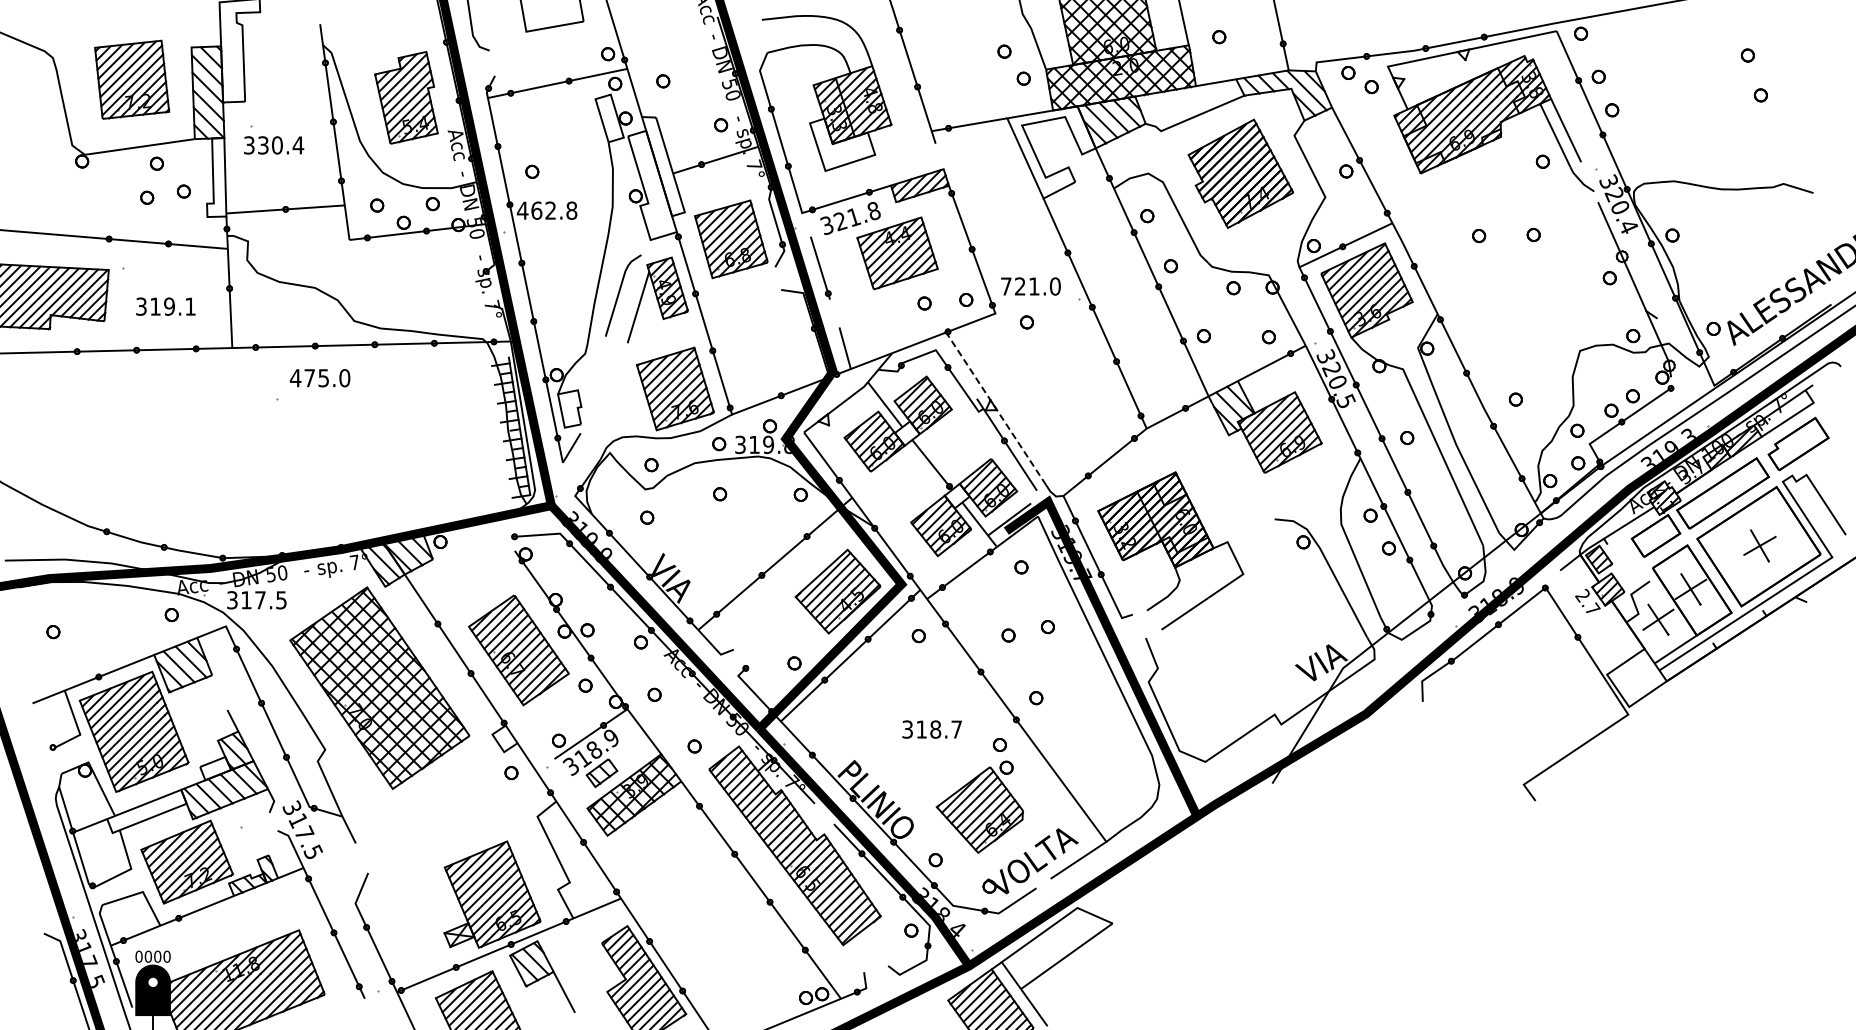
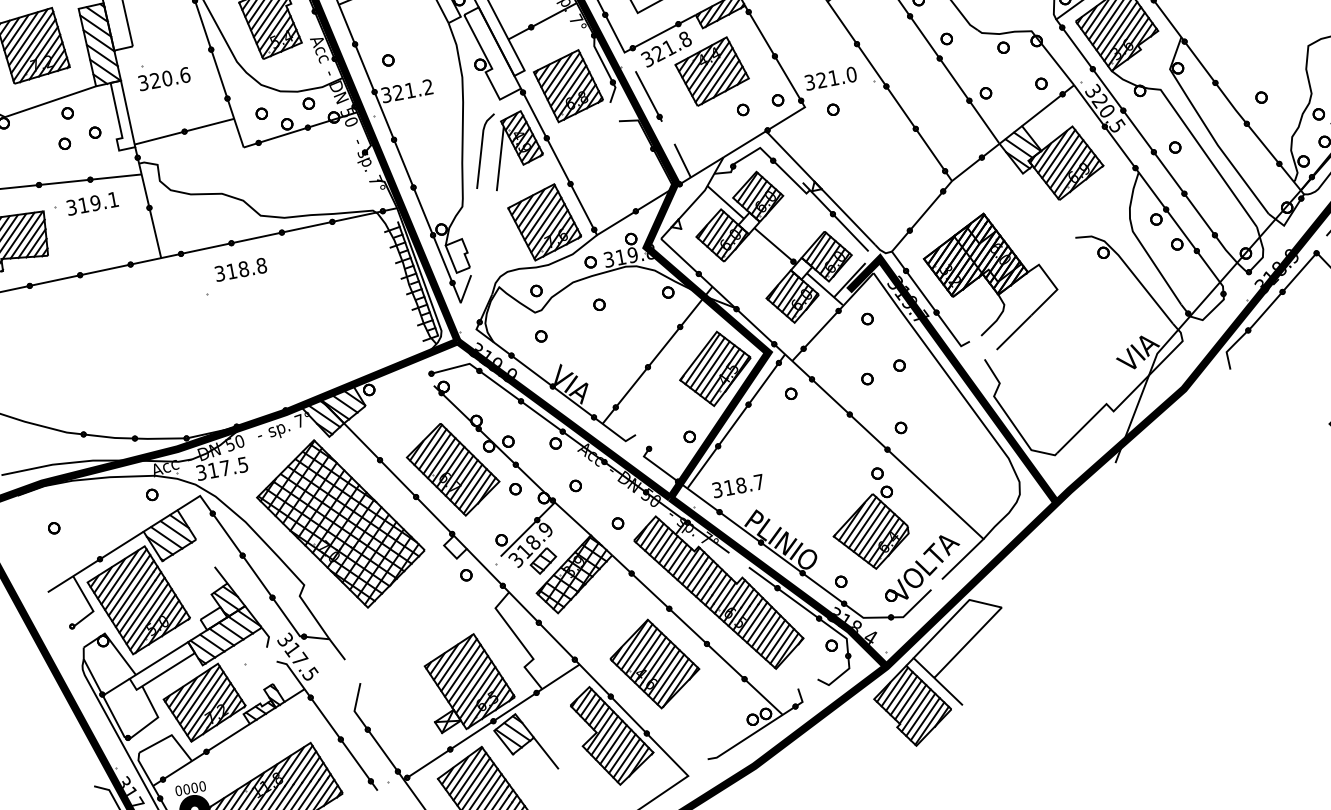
text: (281, 145) -> (170, 77), 330.4 -> 320.6
text: (546, 210) -> (406, 91), 462.8 -> 321.2
text: (1006, 286) -> (810, 82), 721.0 -> 321.0
text: (165, 306) -> (92, 203), moved
text: (319, 378) -> (240, 270), 475.0 -> 318.8
line: (995, 408) -> (820, 188), dashed -> solid
text: (931, 729) -> (737, 486), moved
part: (706, 913) -> (654, 663), added

